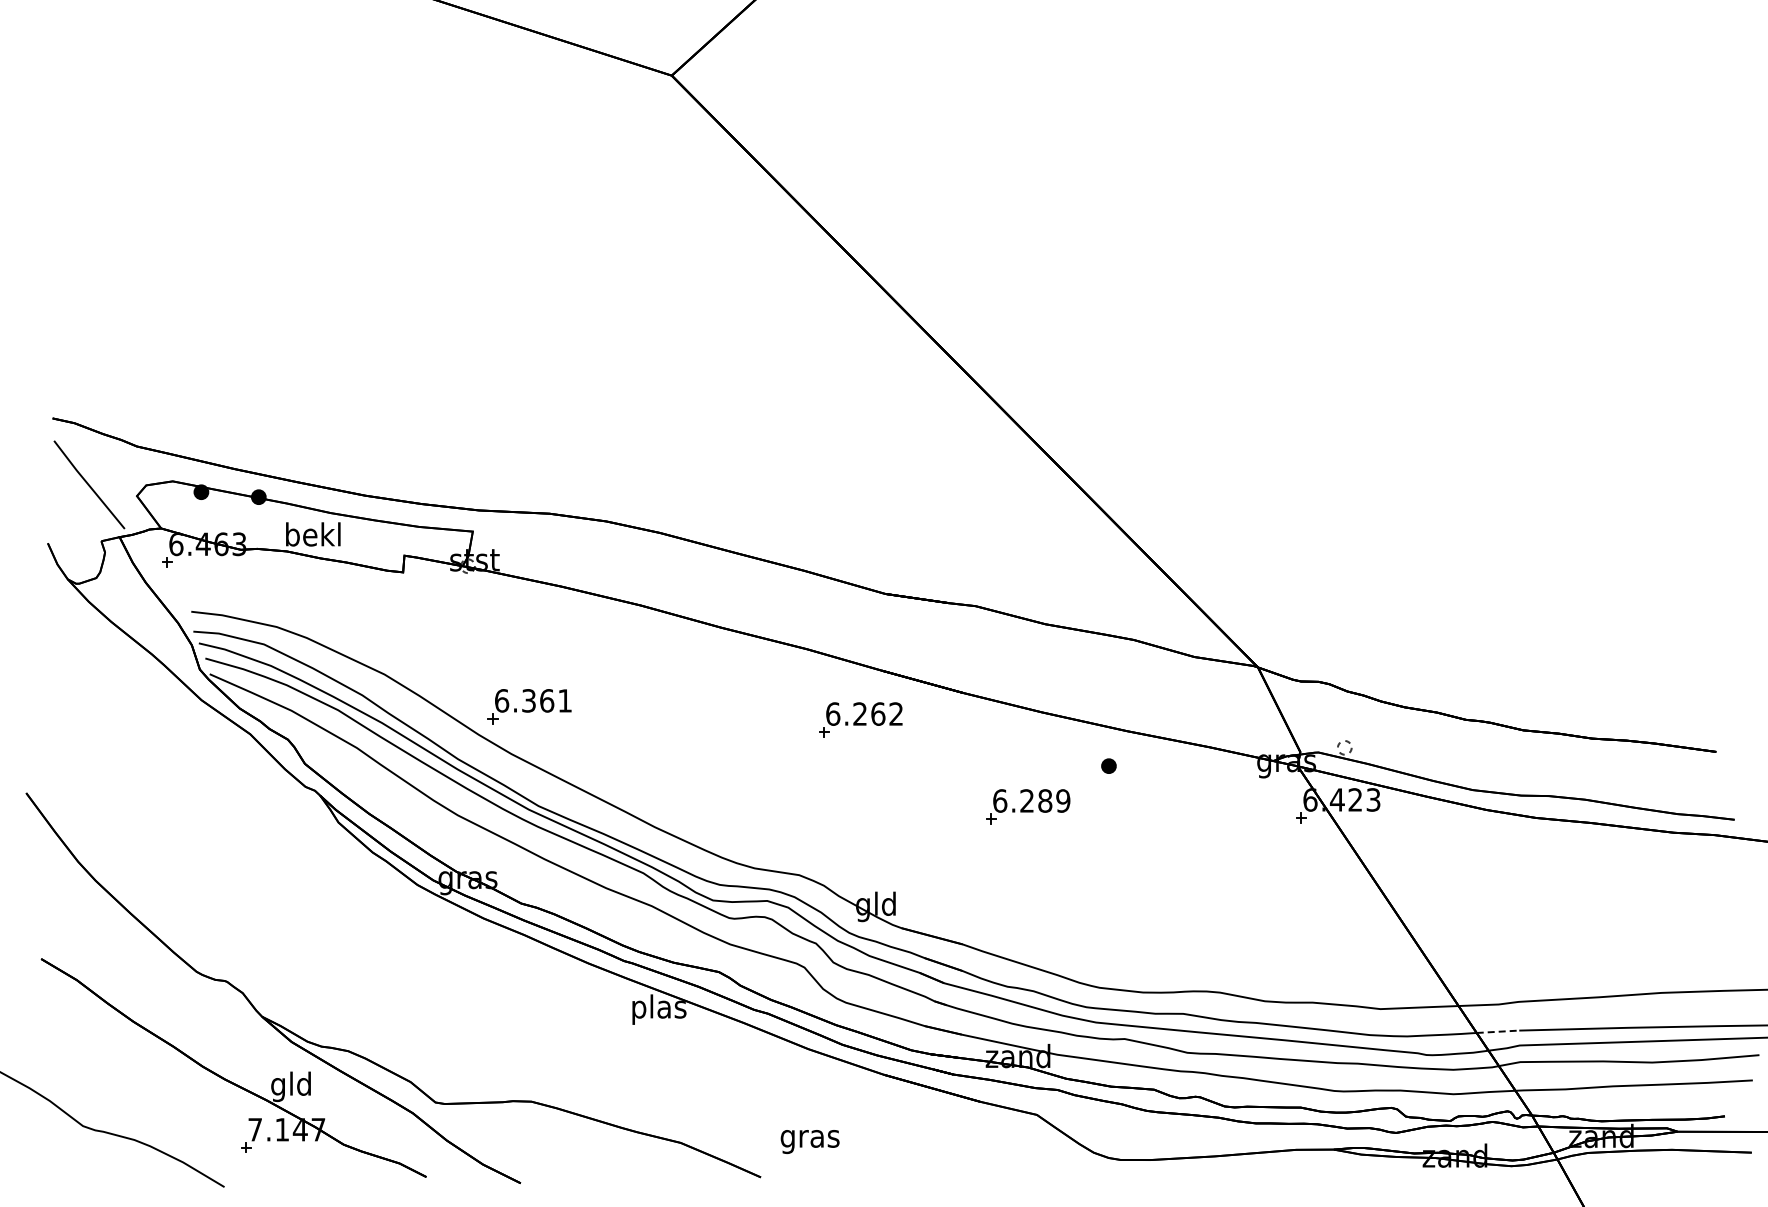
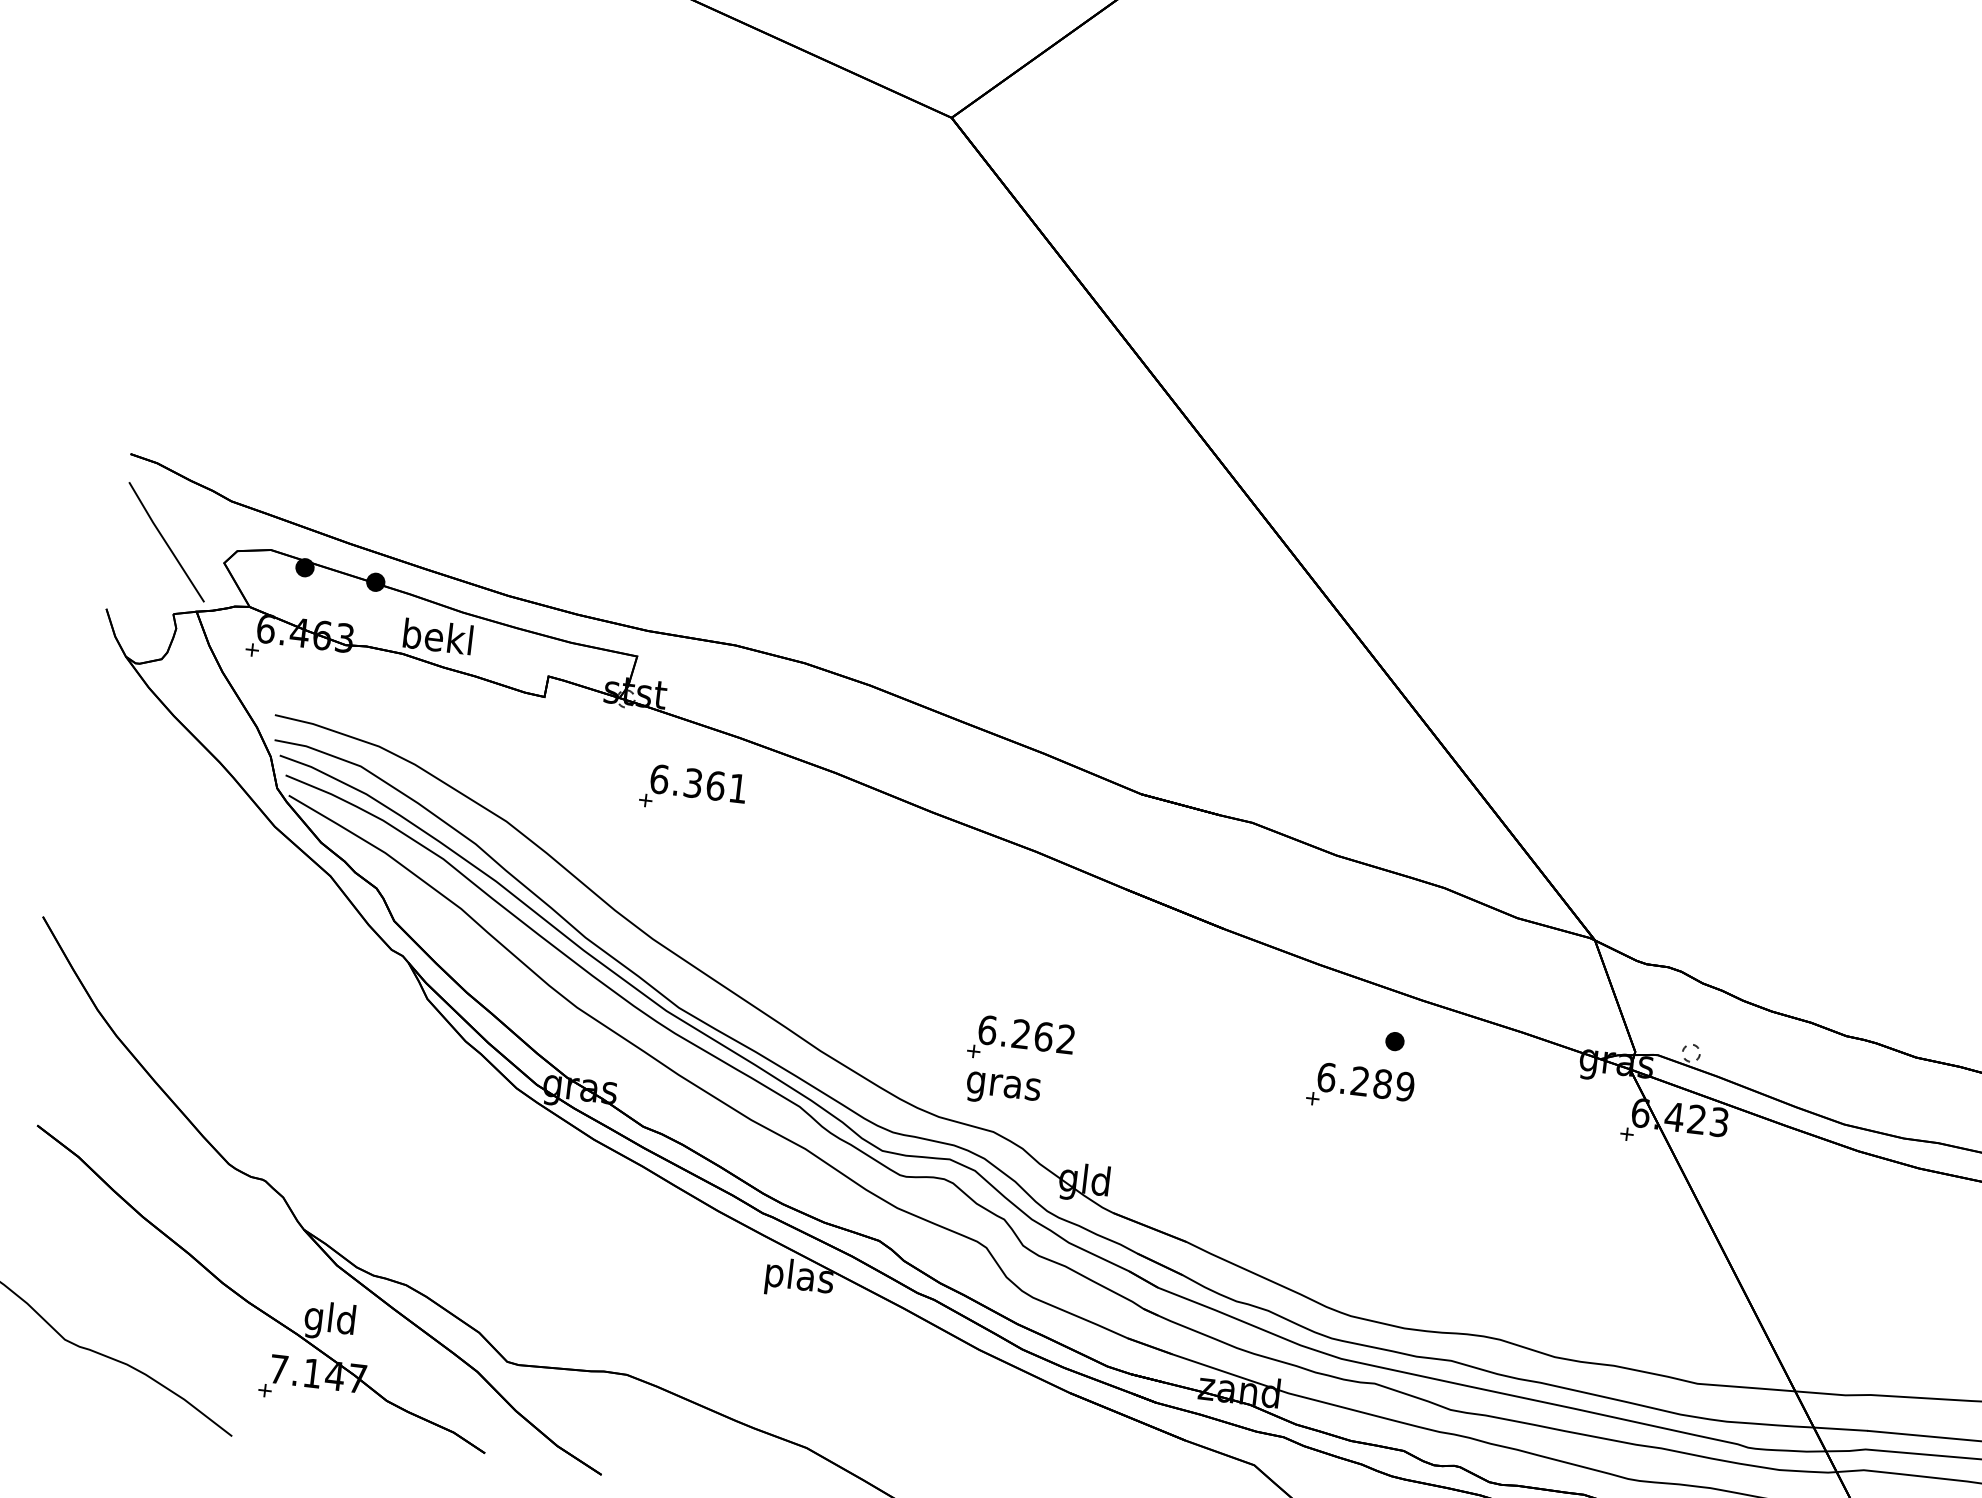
part: (529, 706) -> (693, 790), moved
part: (860, 719) -> (1020, 1040), moved
part: (1028, 806) -> (1361, 1088), moved
line: (1498, 1031) -> (1841, 1428), dashed -> solid
text: (809, 1141) -> (1002, 1089), moved

